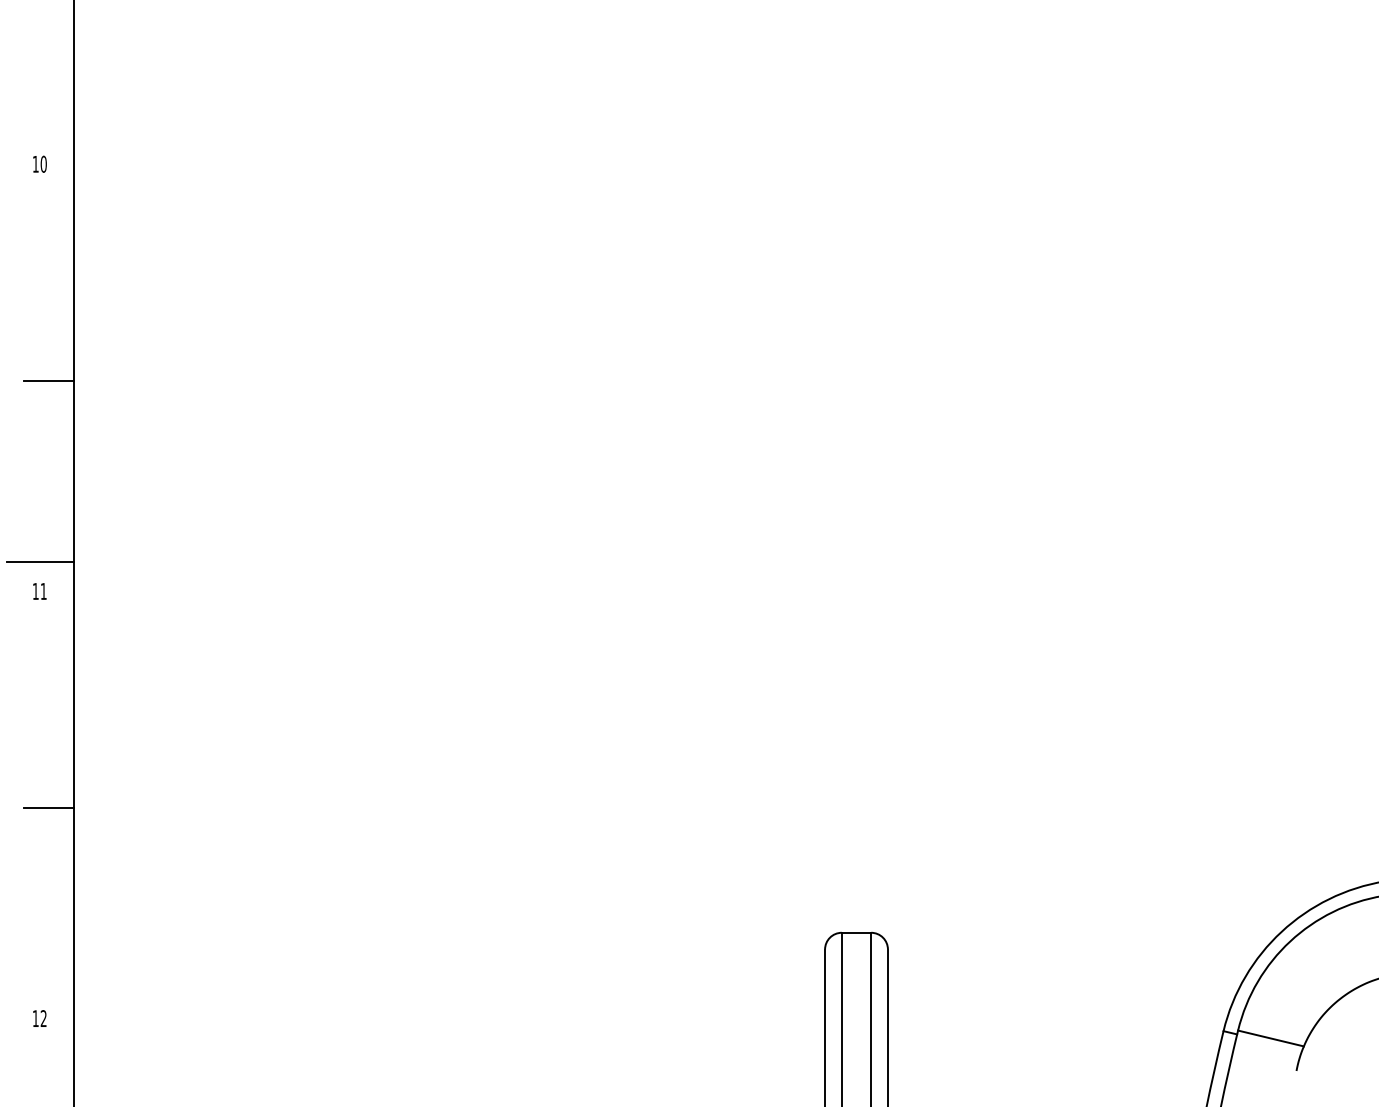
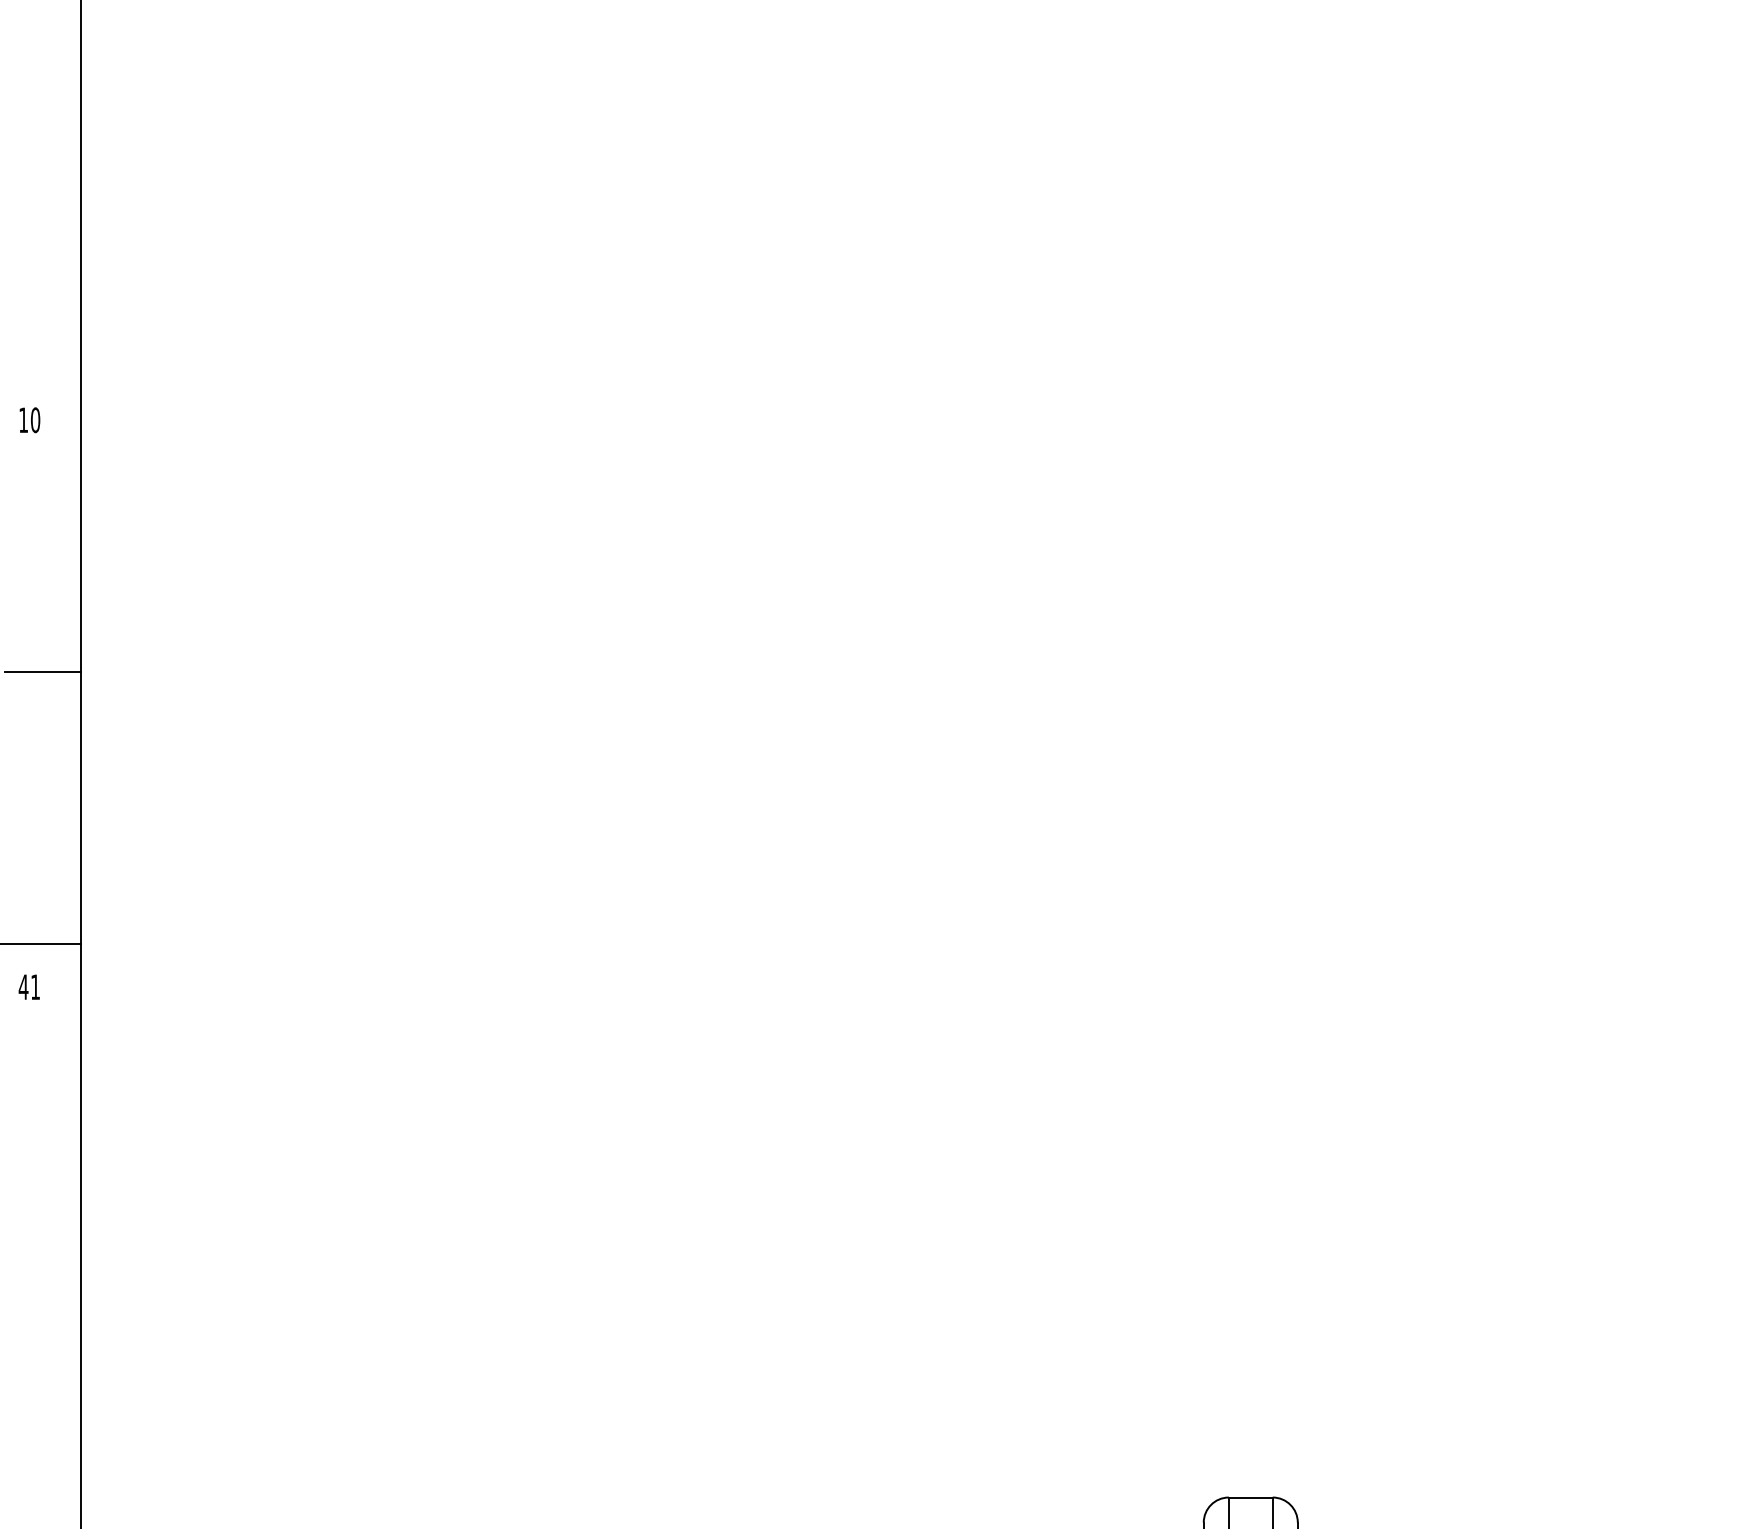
text: (39, 163) -> (29, 419), moved
text: (35, 591) -> (23, 987), 11 -> 41
line: (48, 808) -> (42, 1311), removed

